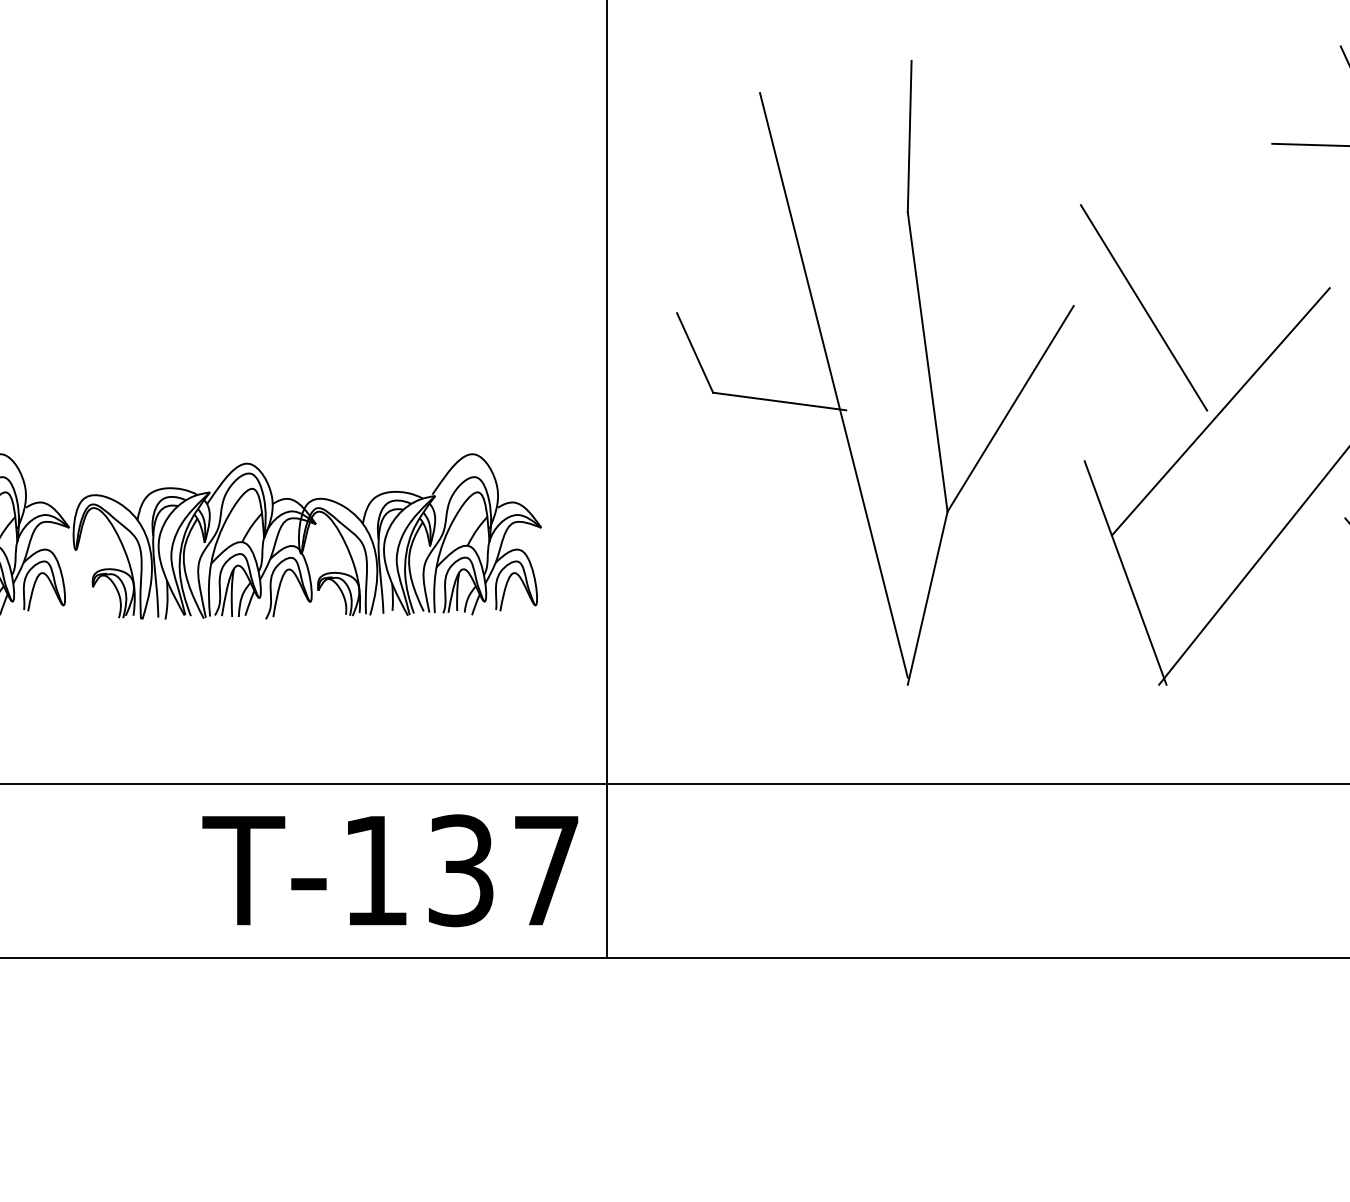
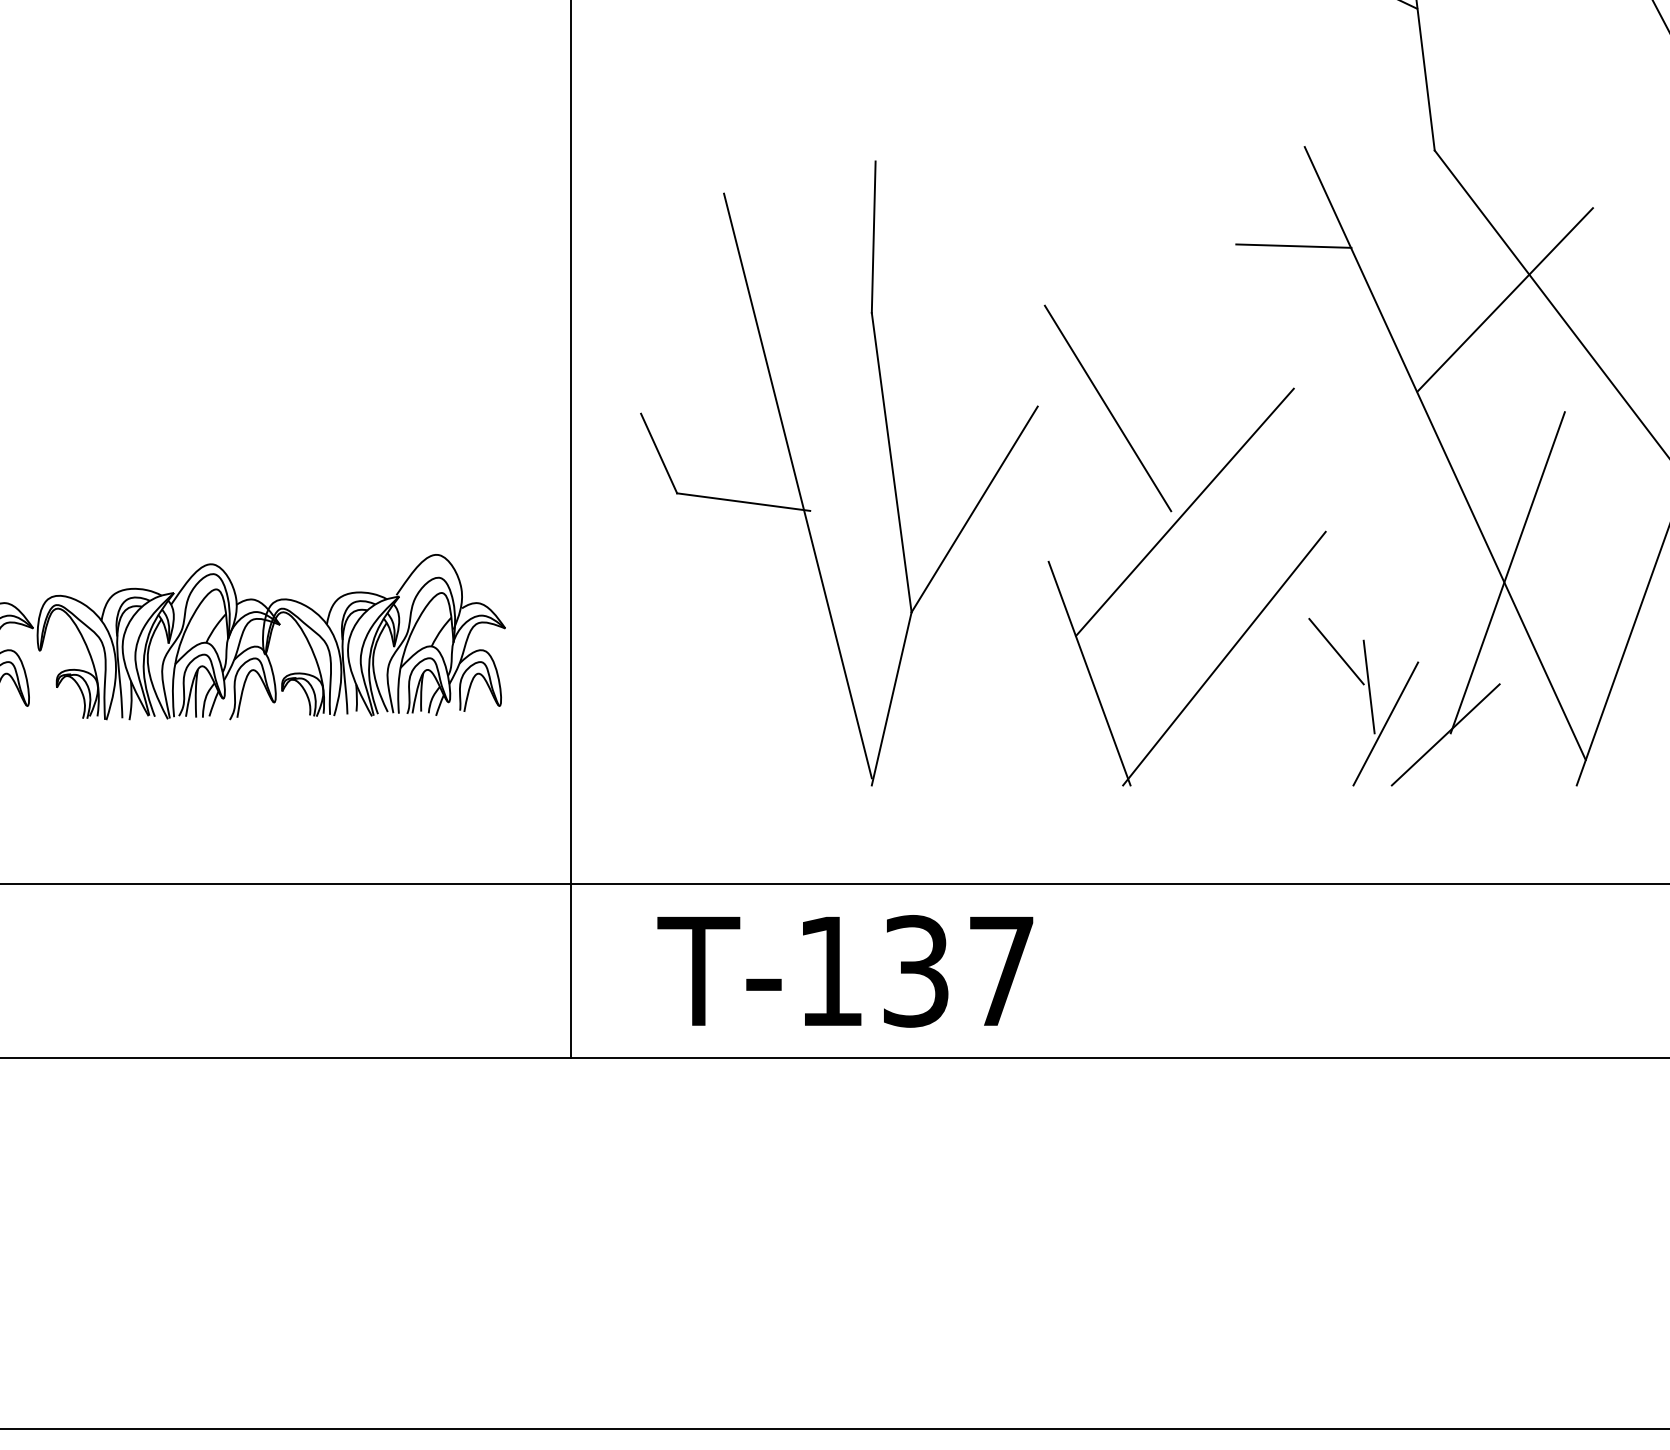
text: (390, 870) -> (845, 971), moved

